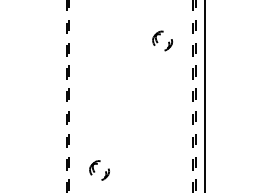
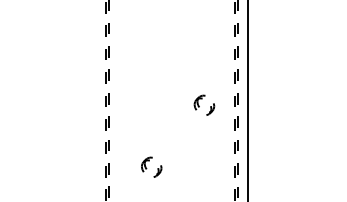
part: (162, 40) -> (204, 104), moved
part: (99, 169) -> (151, 166), moved

